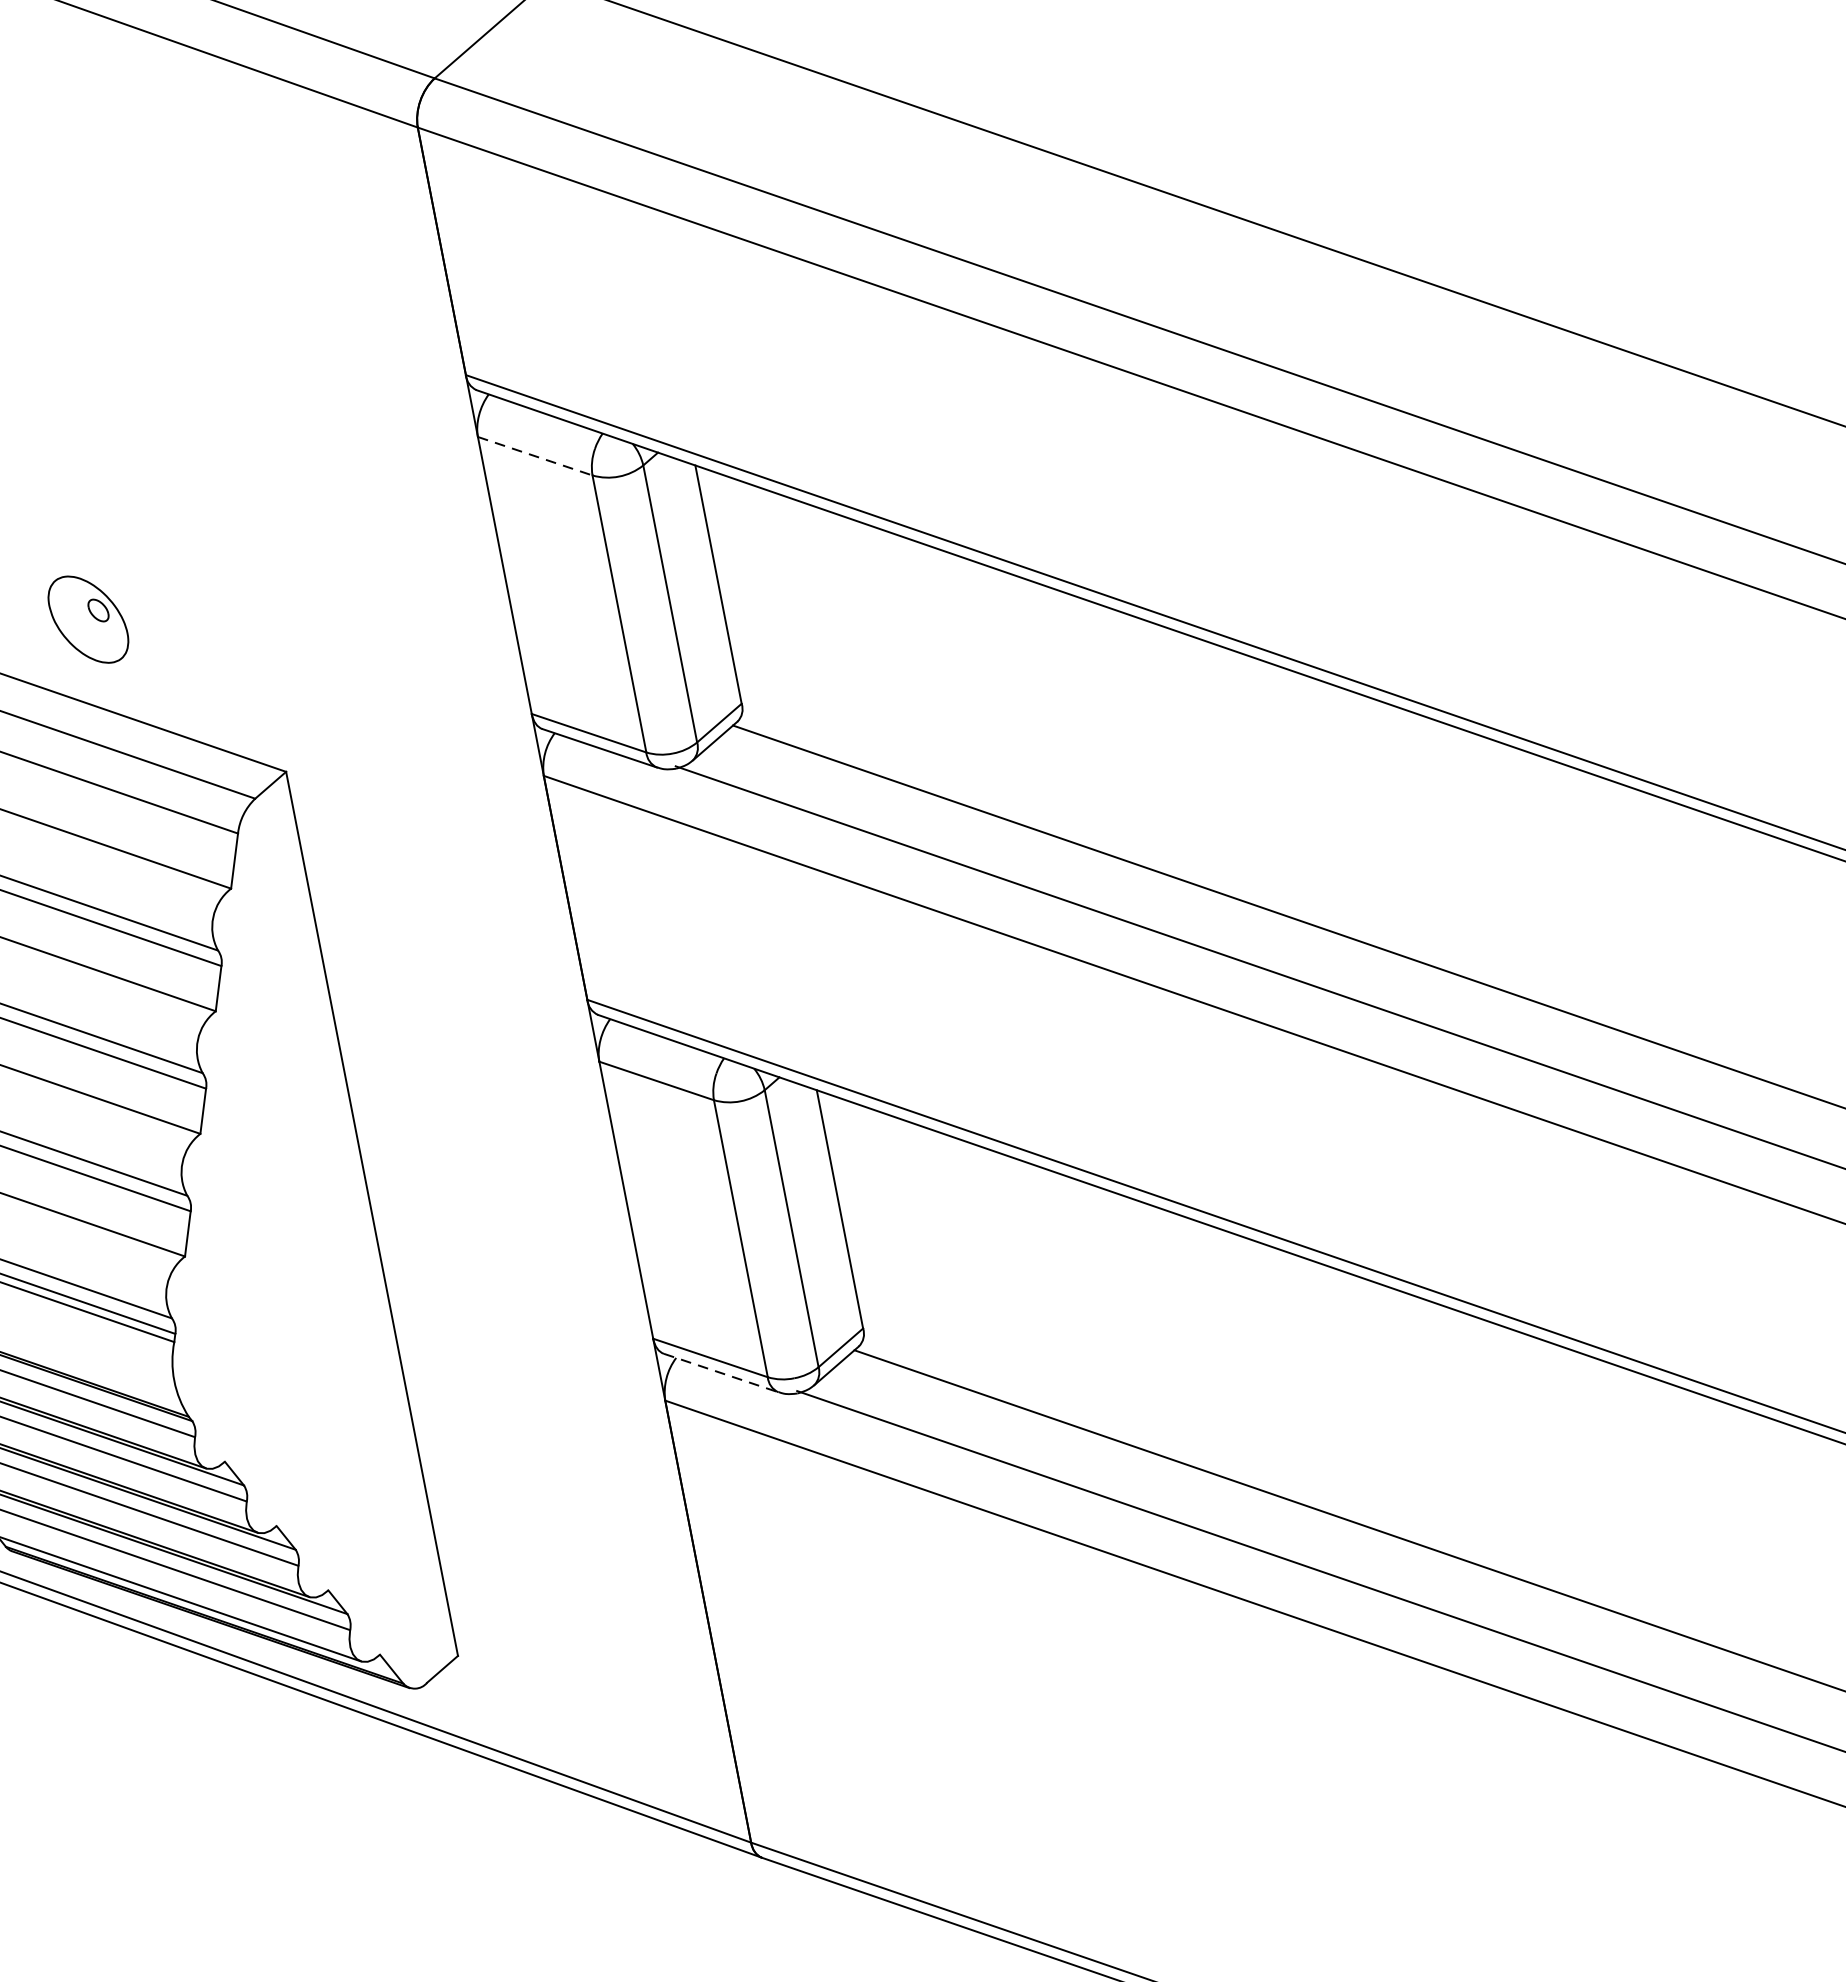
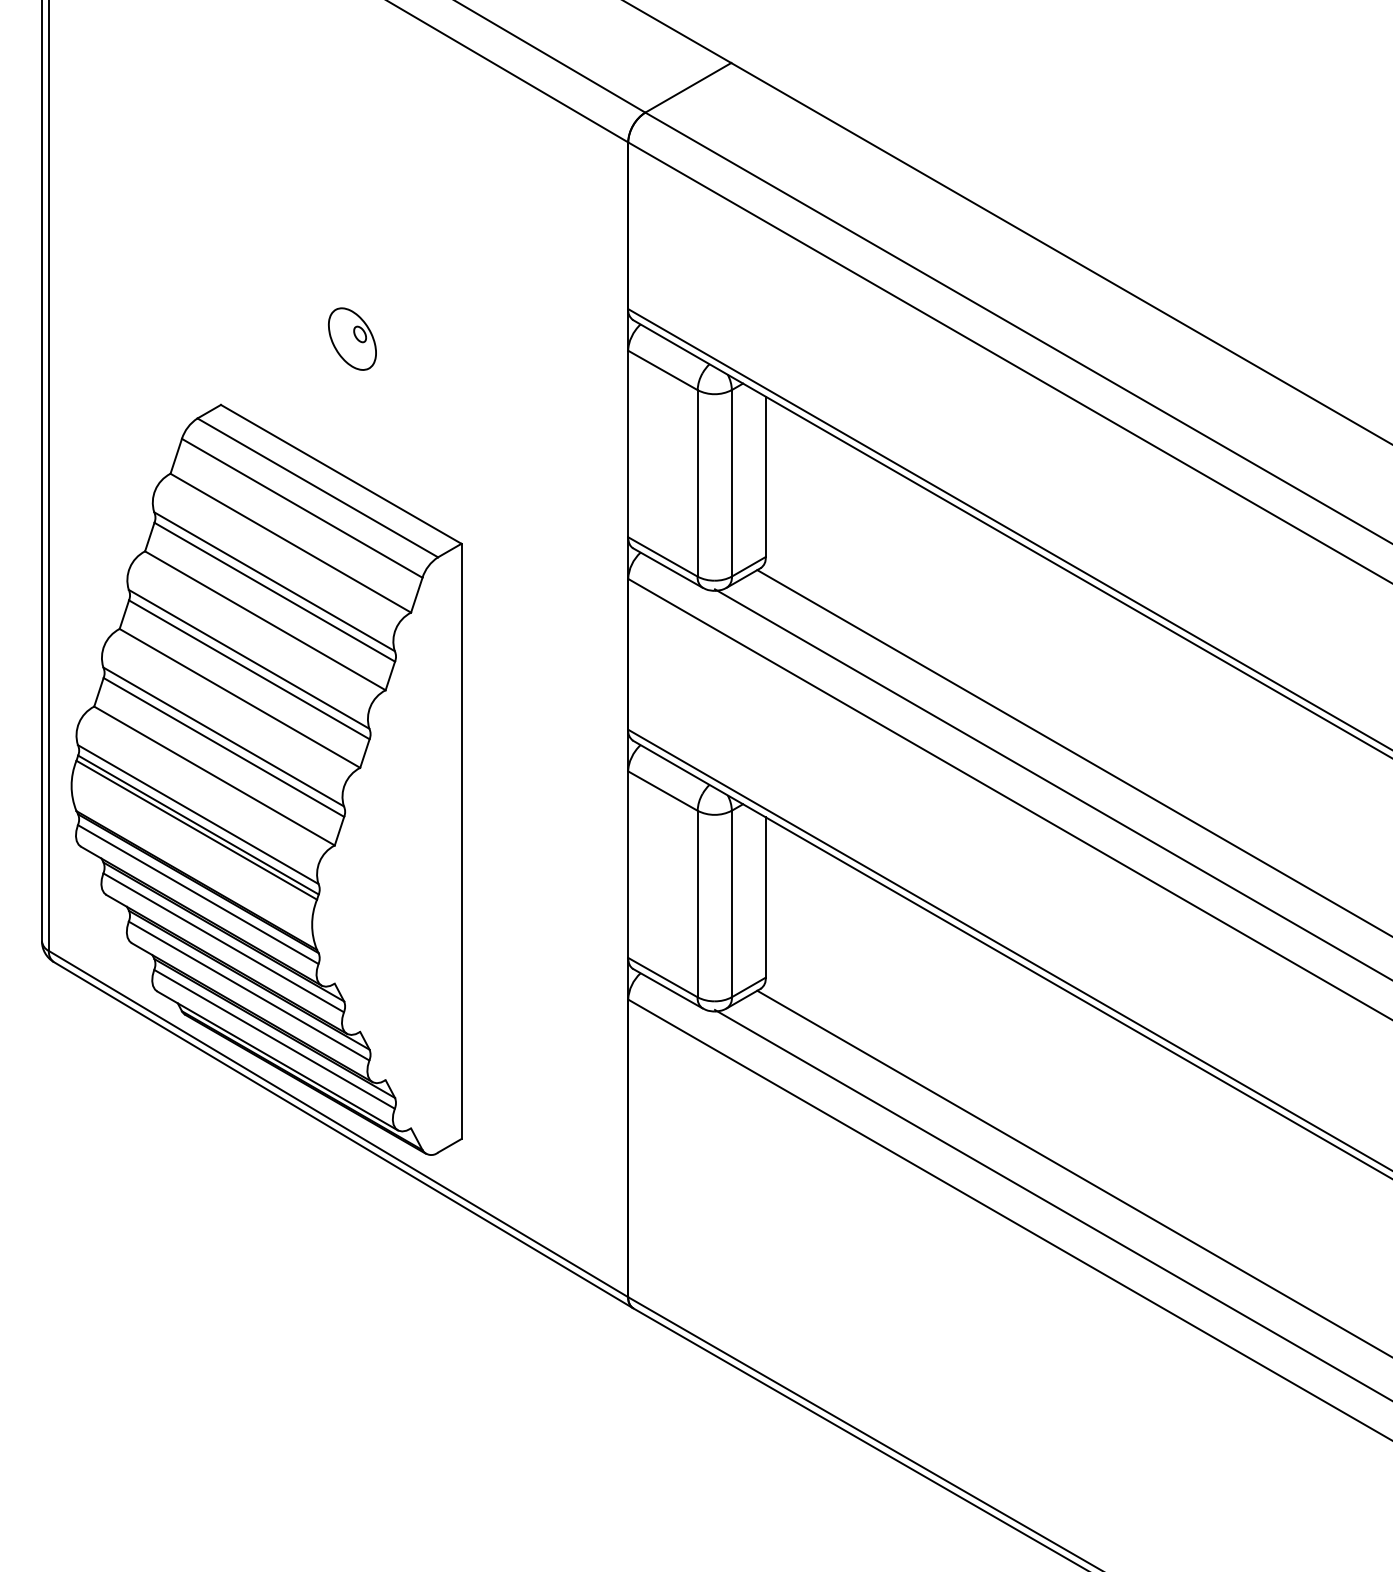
line: (534, 456) -> (662, 370), dashed -> solid
part: (88, 618) -> (352, 338), moved
line: (721, 1372) -> (668, 988), dashed -> solid

